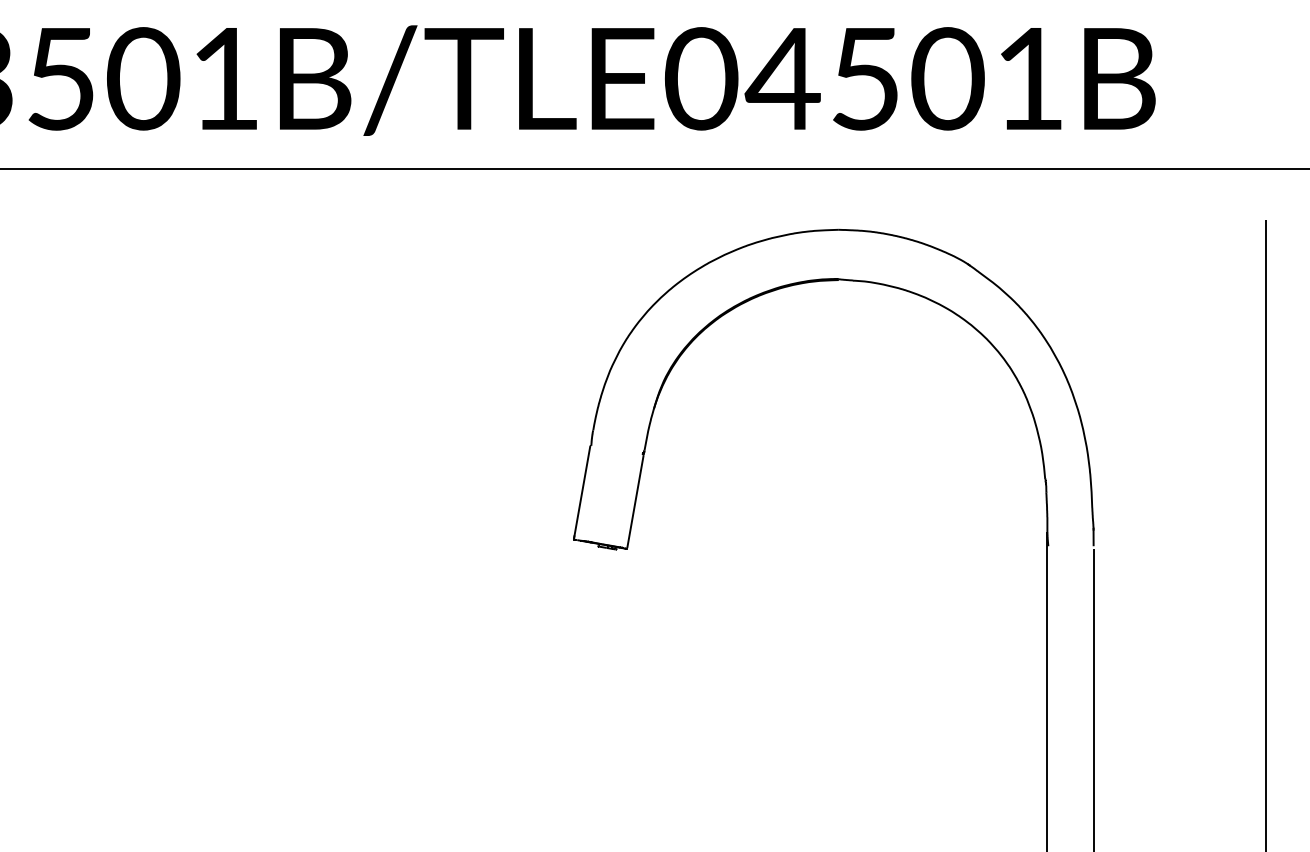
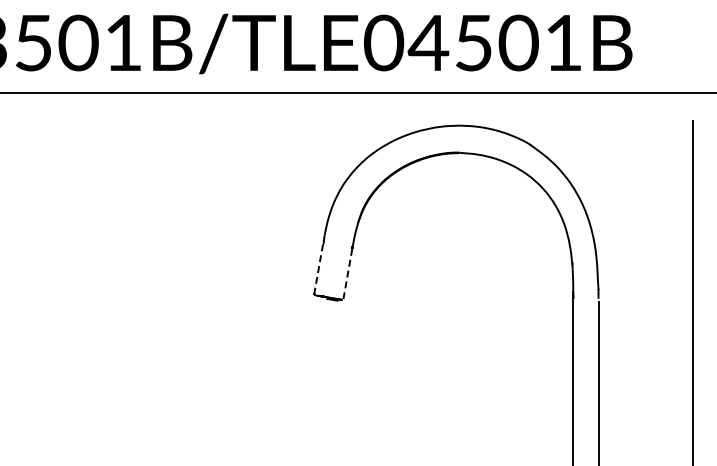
line: (581, 492) -> (318, 269), solid -> dashed
line: (634, 501) -> (347, 274), solid -> dashed

